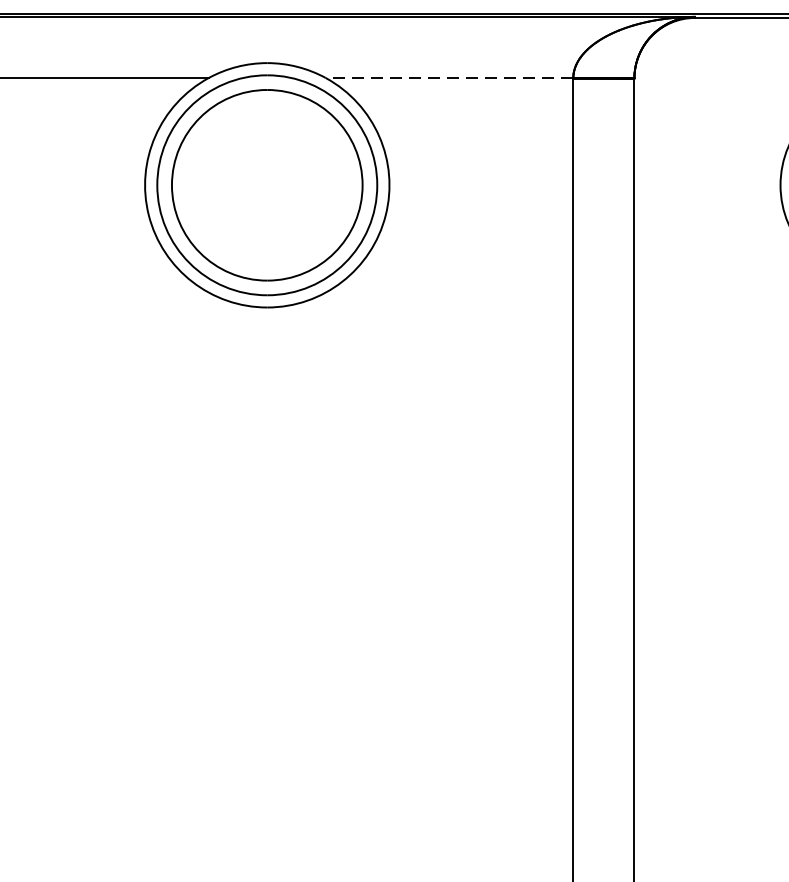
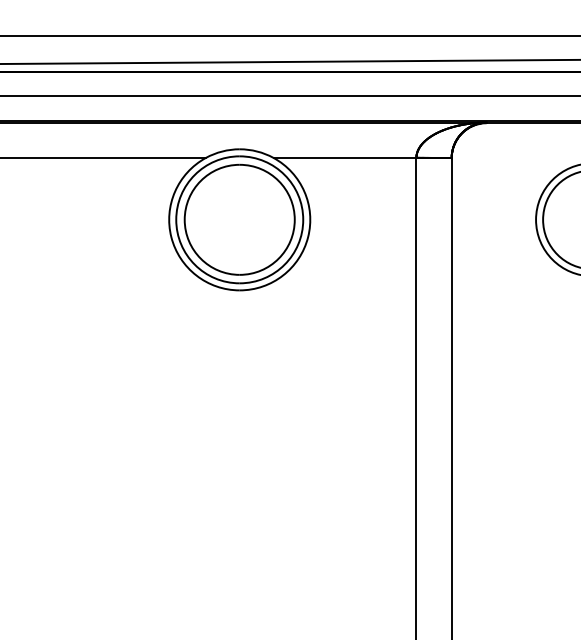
line: (448, 77) -> (344, 157), dashed -> solid

